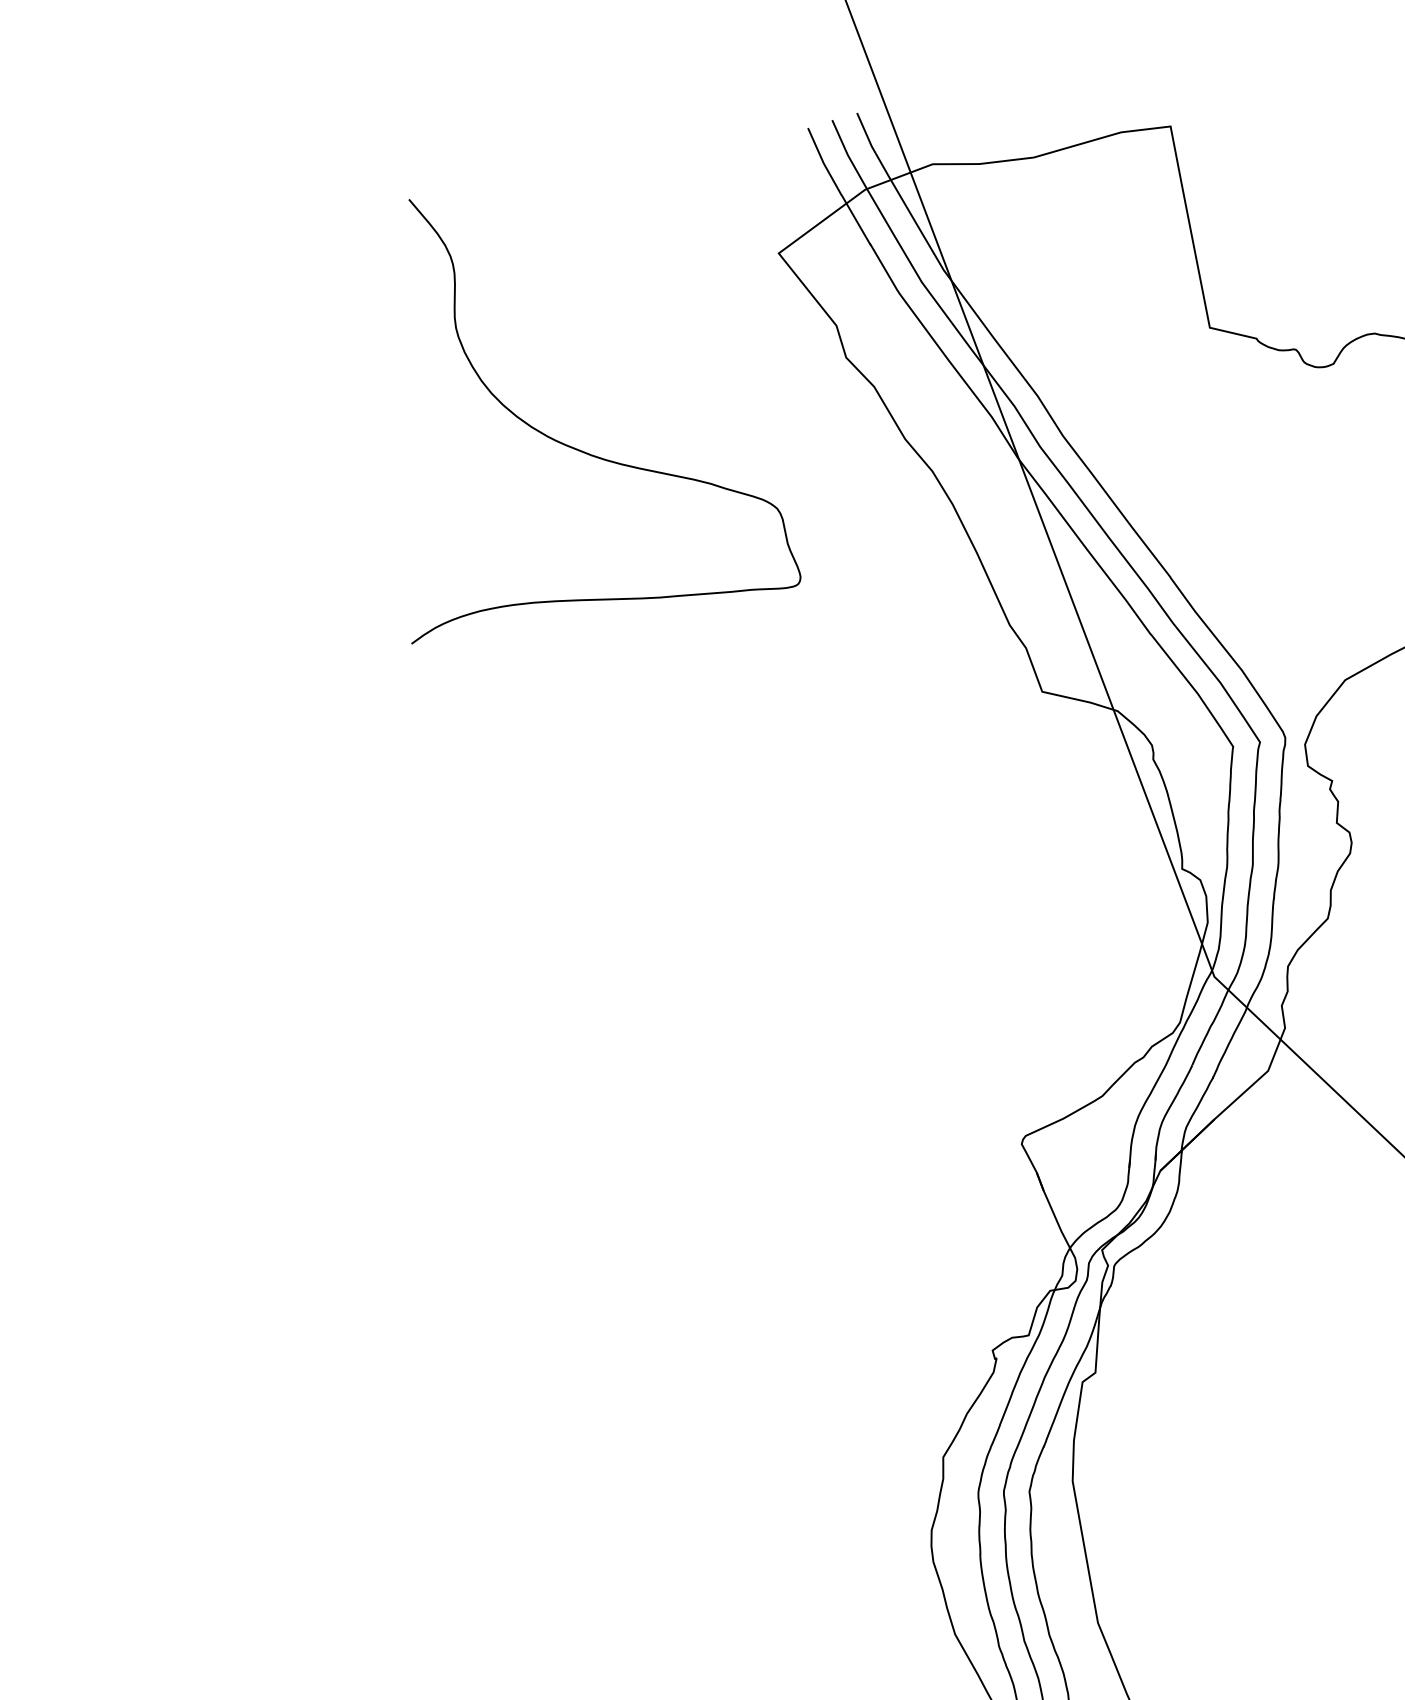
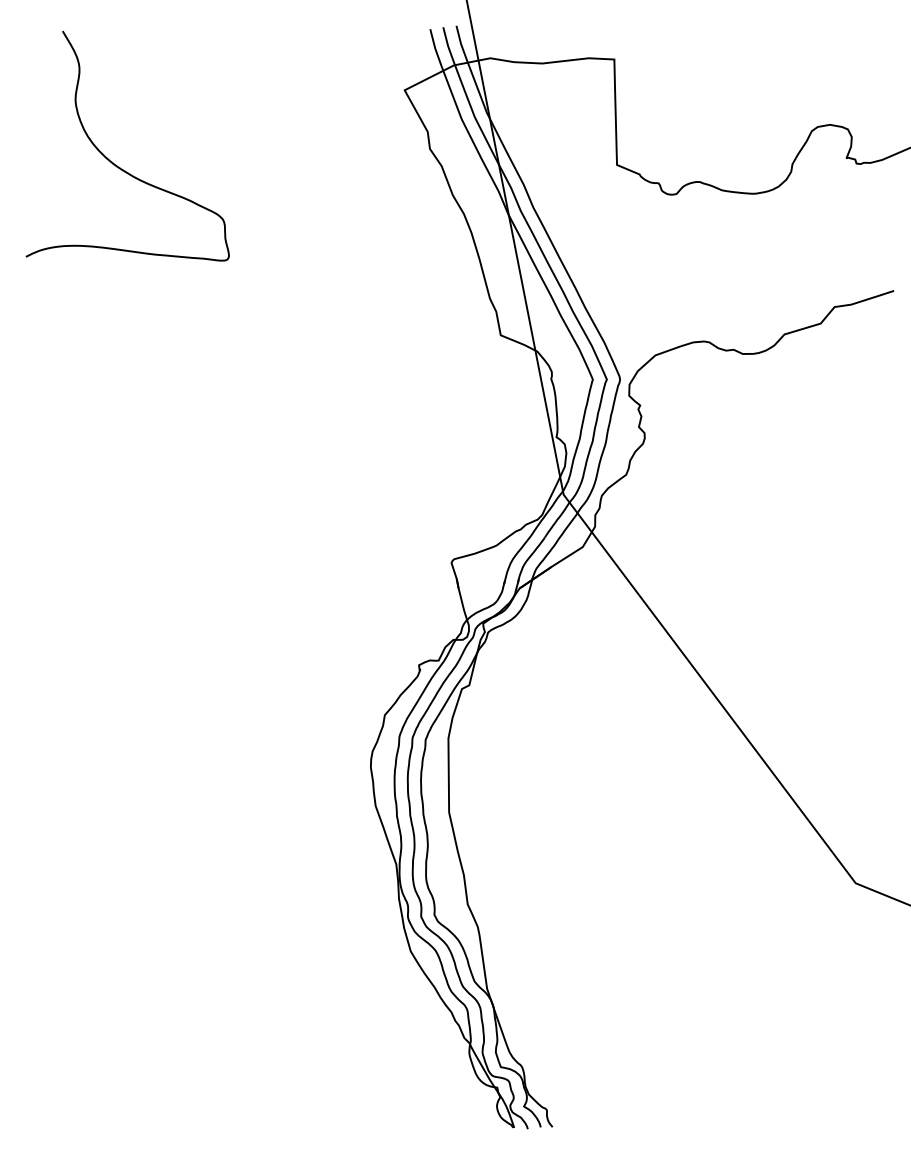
curve: (555, 437) -> (116, 164), moved

